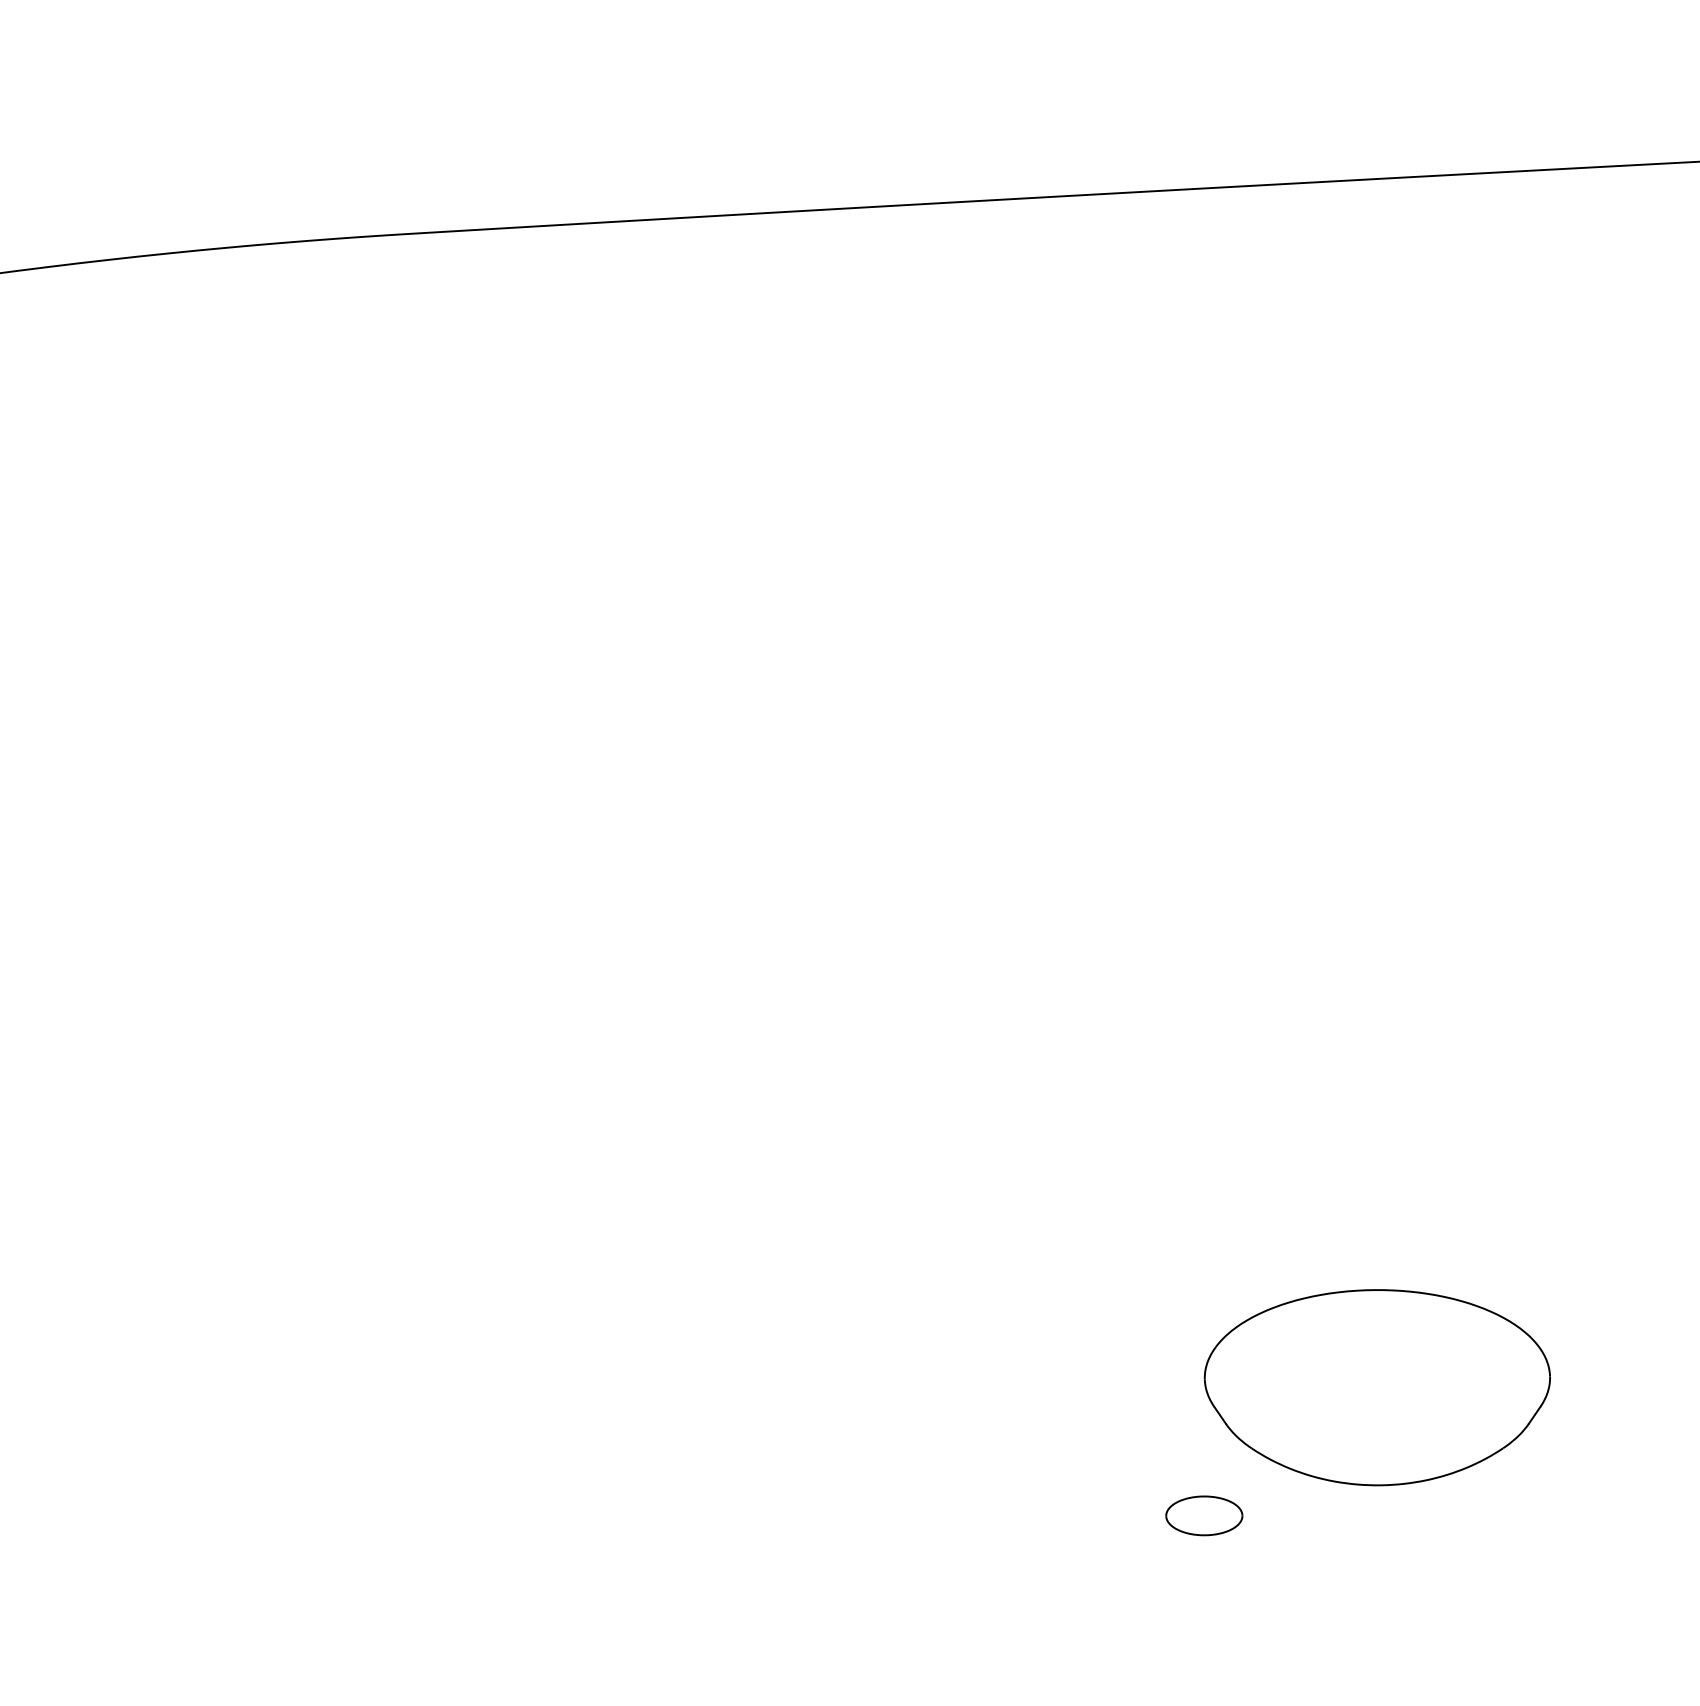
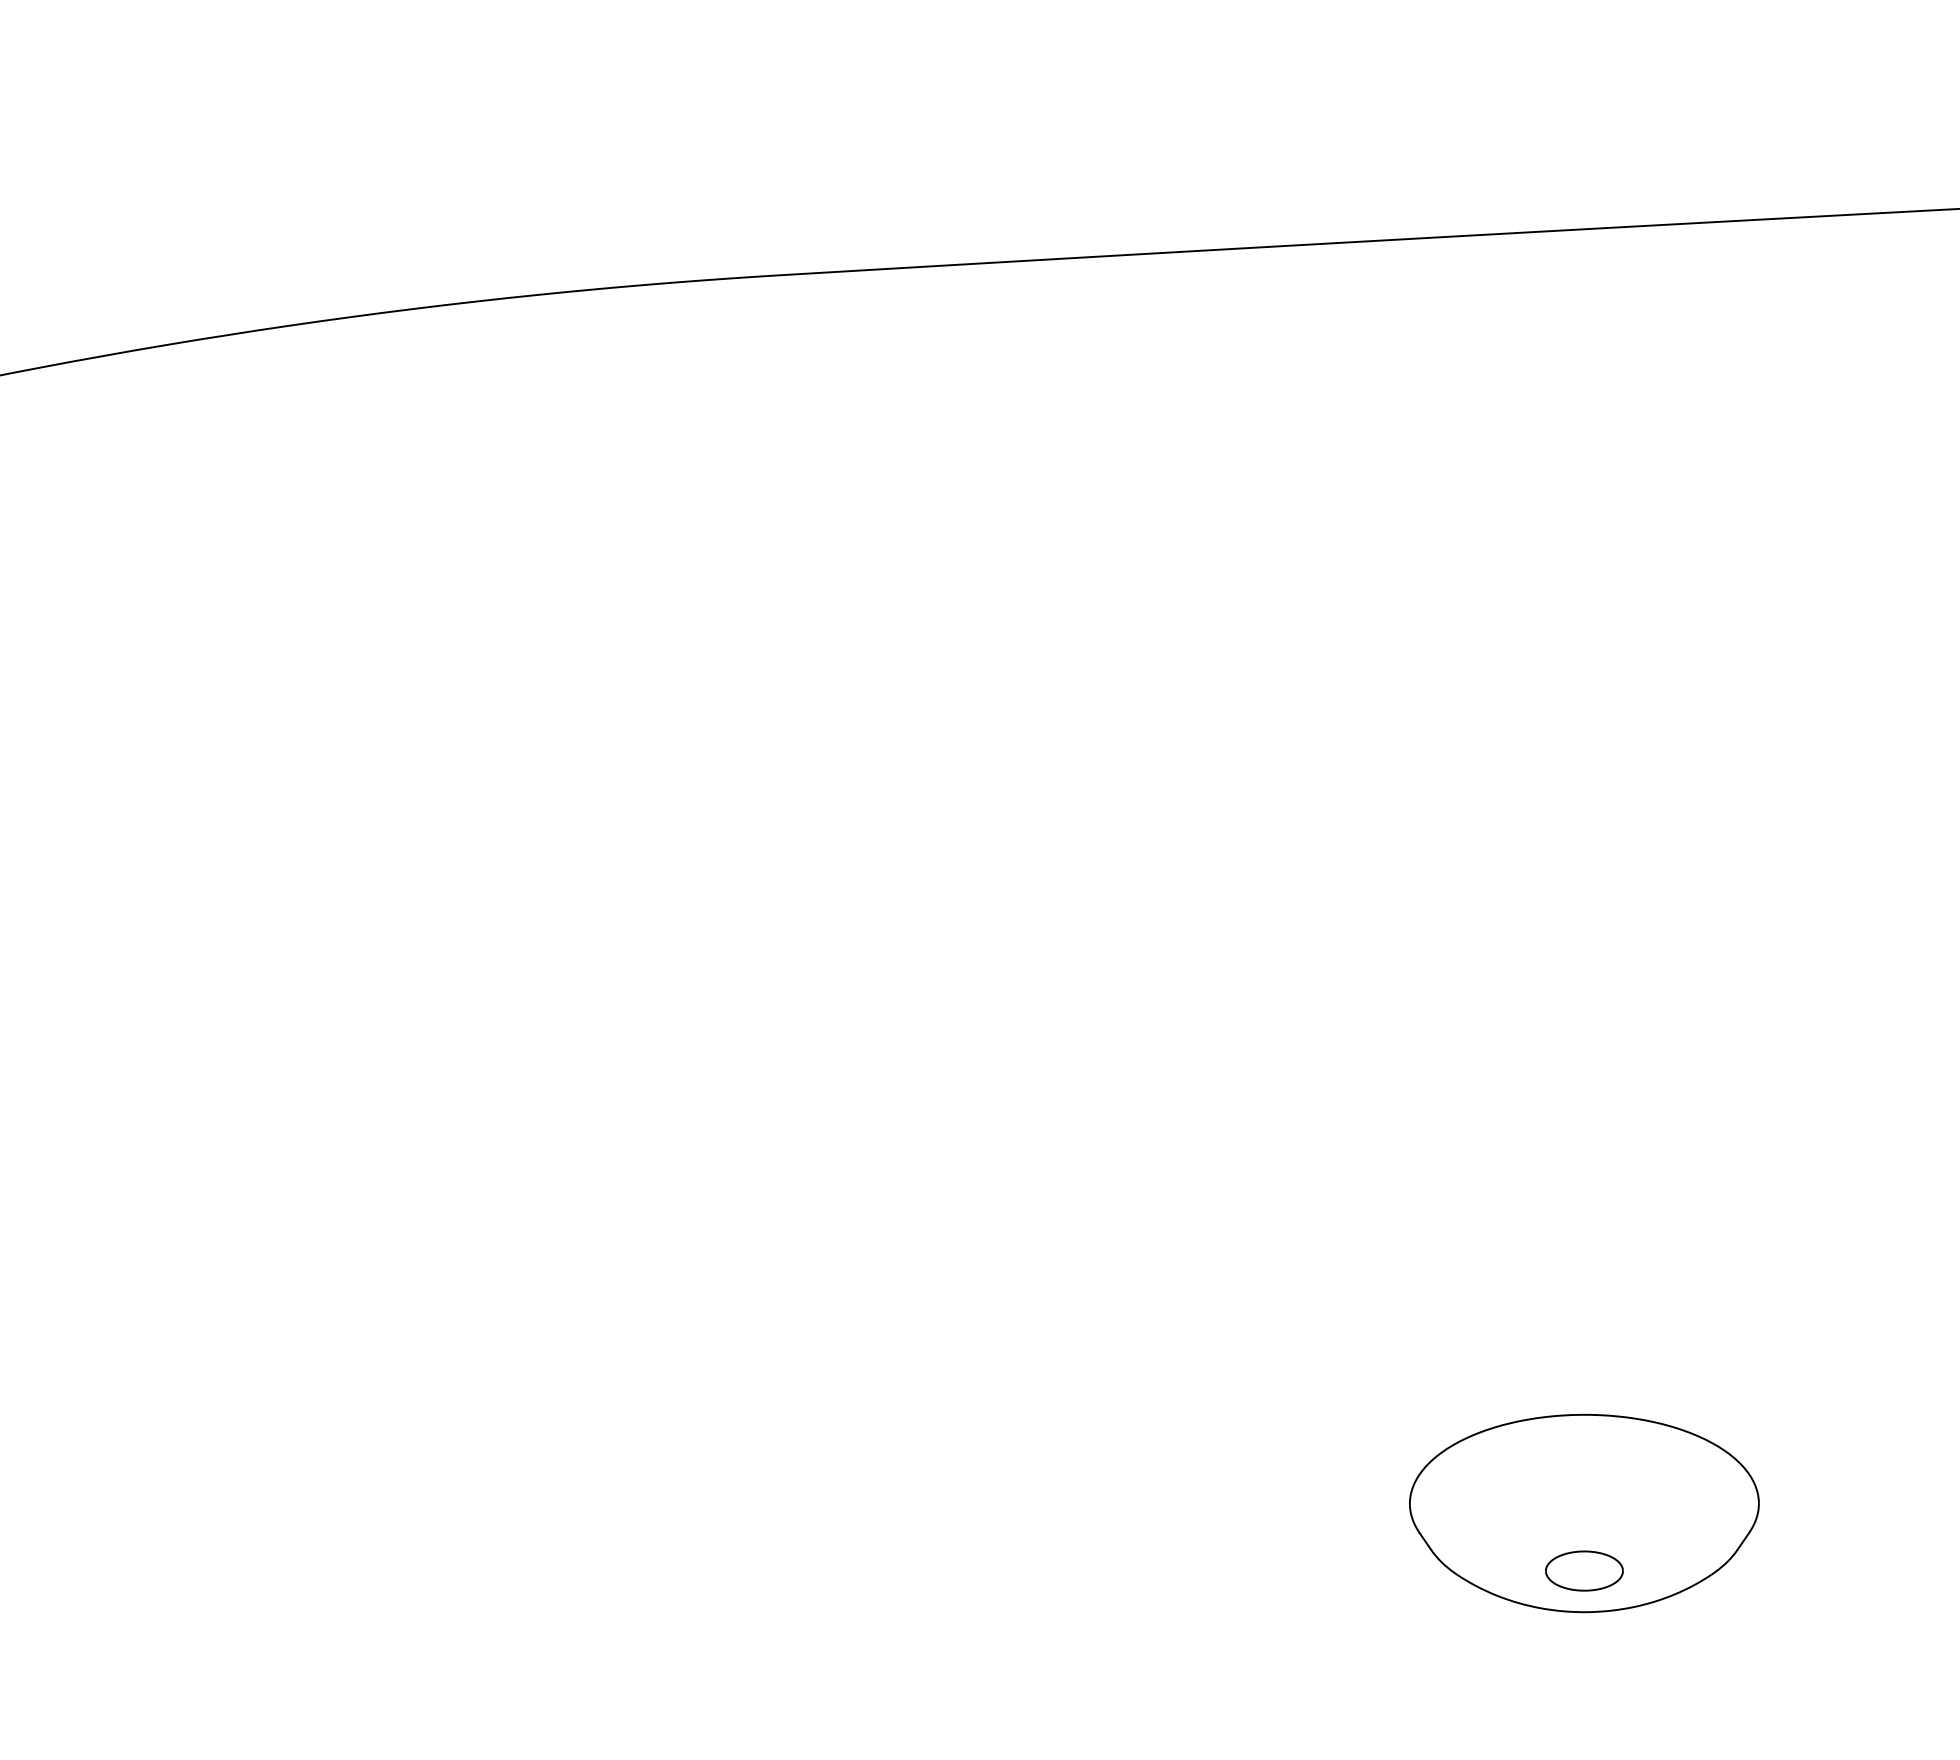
part: (1377, 1387) -> (1584, 1513), moved

